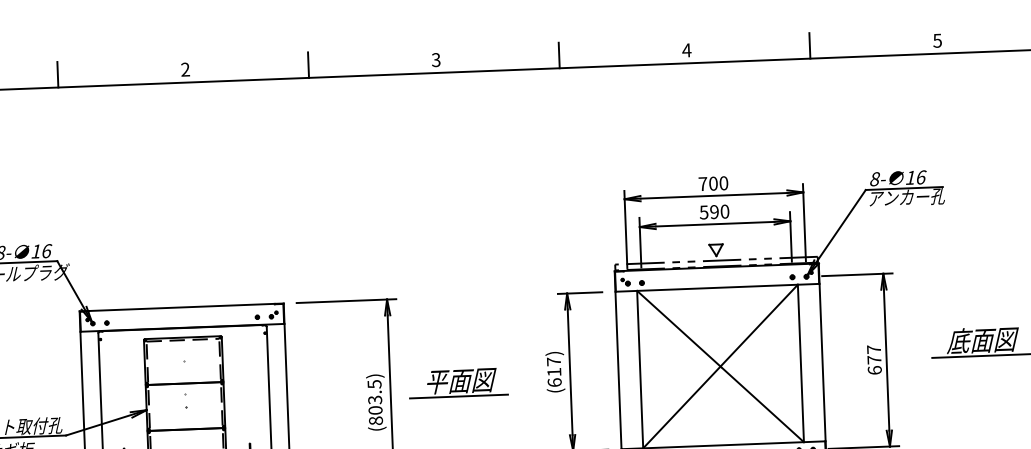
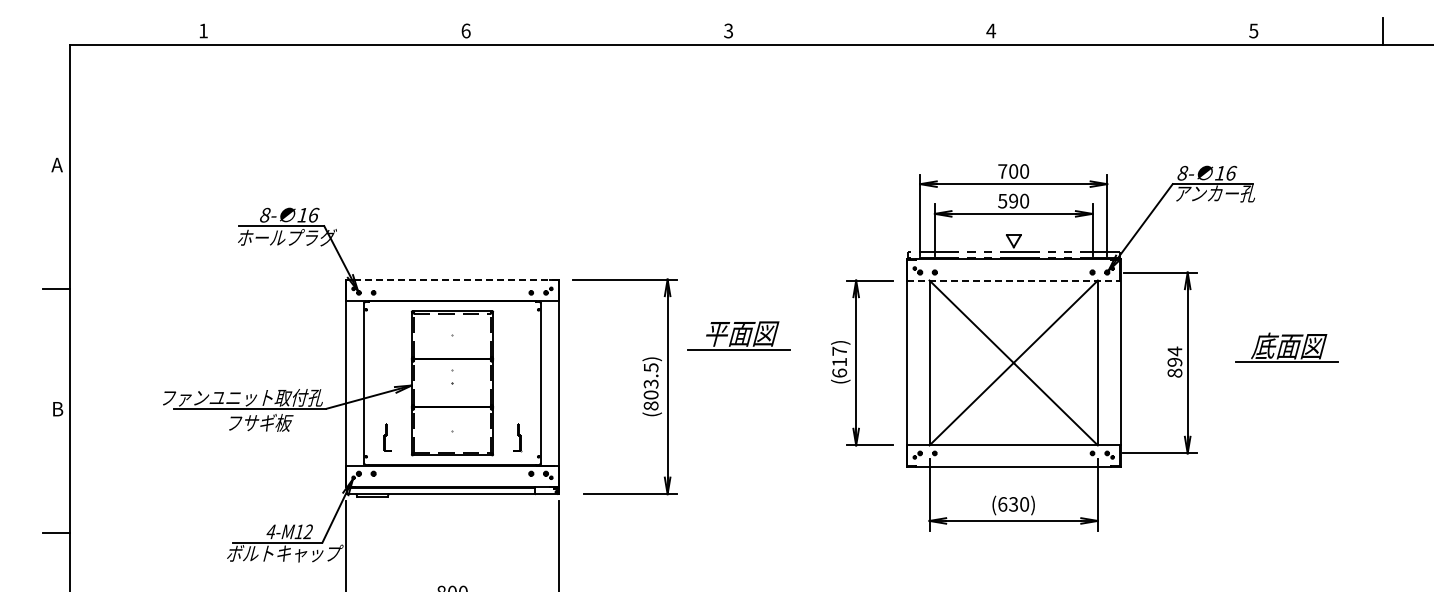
line: (810, 45) -> (1120, 30), removed
line: (559, 54) -> (857, 30), removed
line: (308, 64) -> (594, 30), removed
text: (184, 69) -> (465, 30), 2 -> 6
line: (58, 74) -> (332, 30), removed
line: (717, 287) -> (1013, 280), solid -> dashed
line: (181, 307) -> (452, 279), solid -> dashed
text: (873, 359) -> (1174, 361), 677 -> 894
part: (458, 382) -> (738, 335), moved

